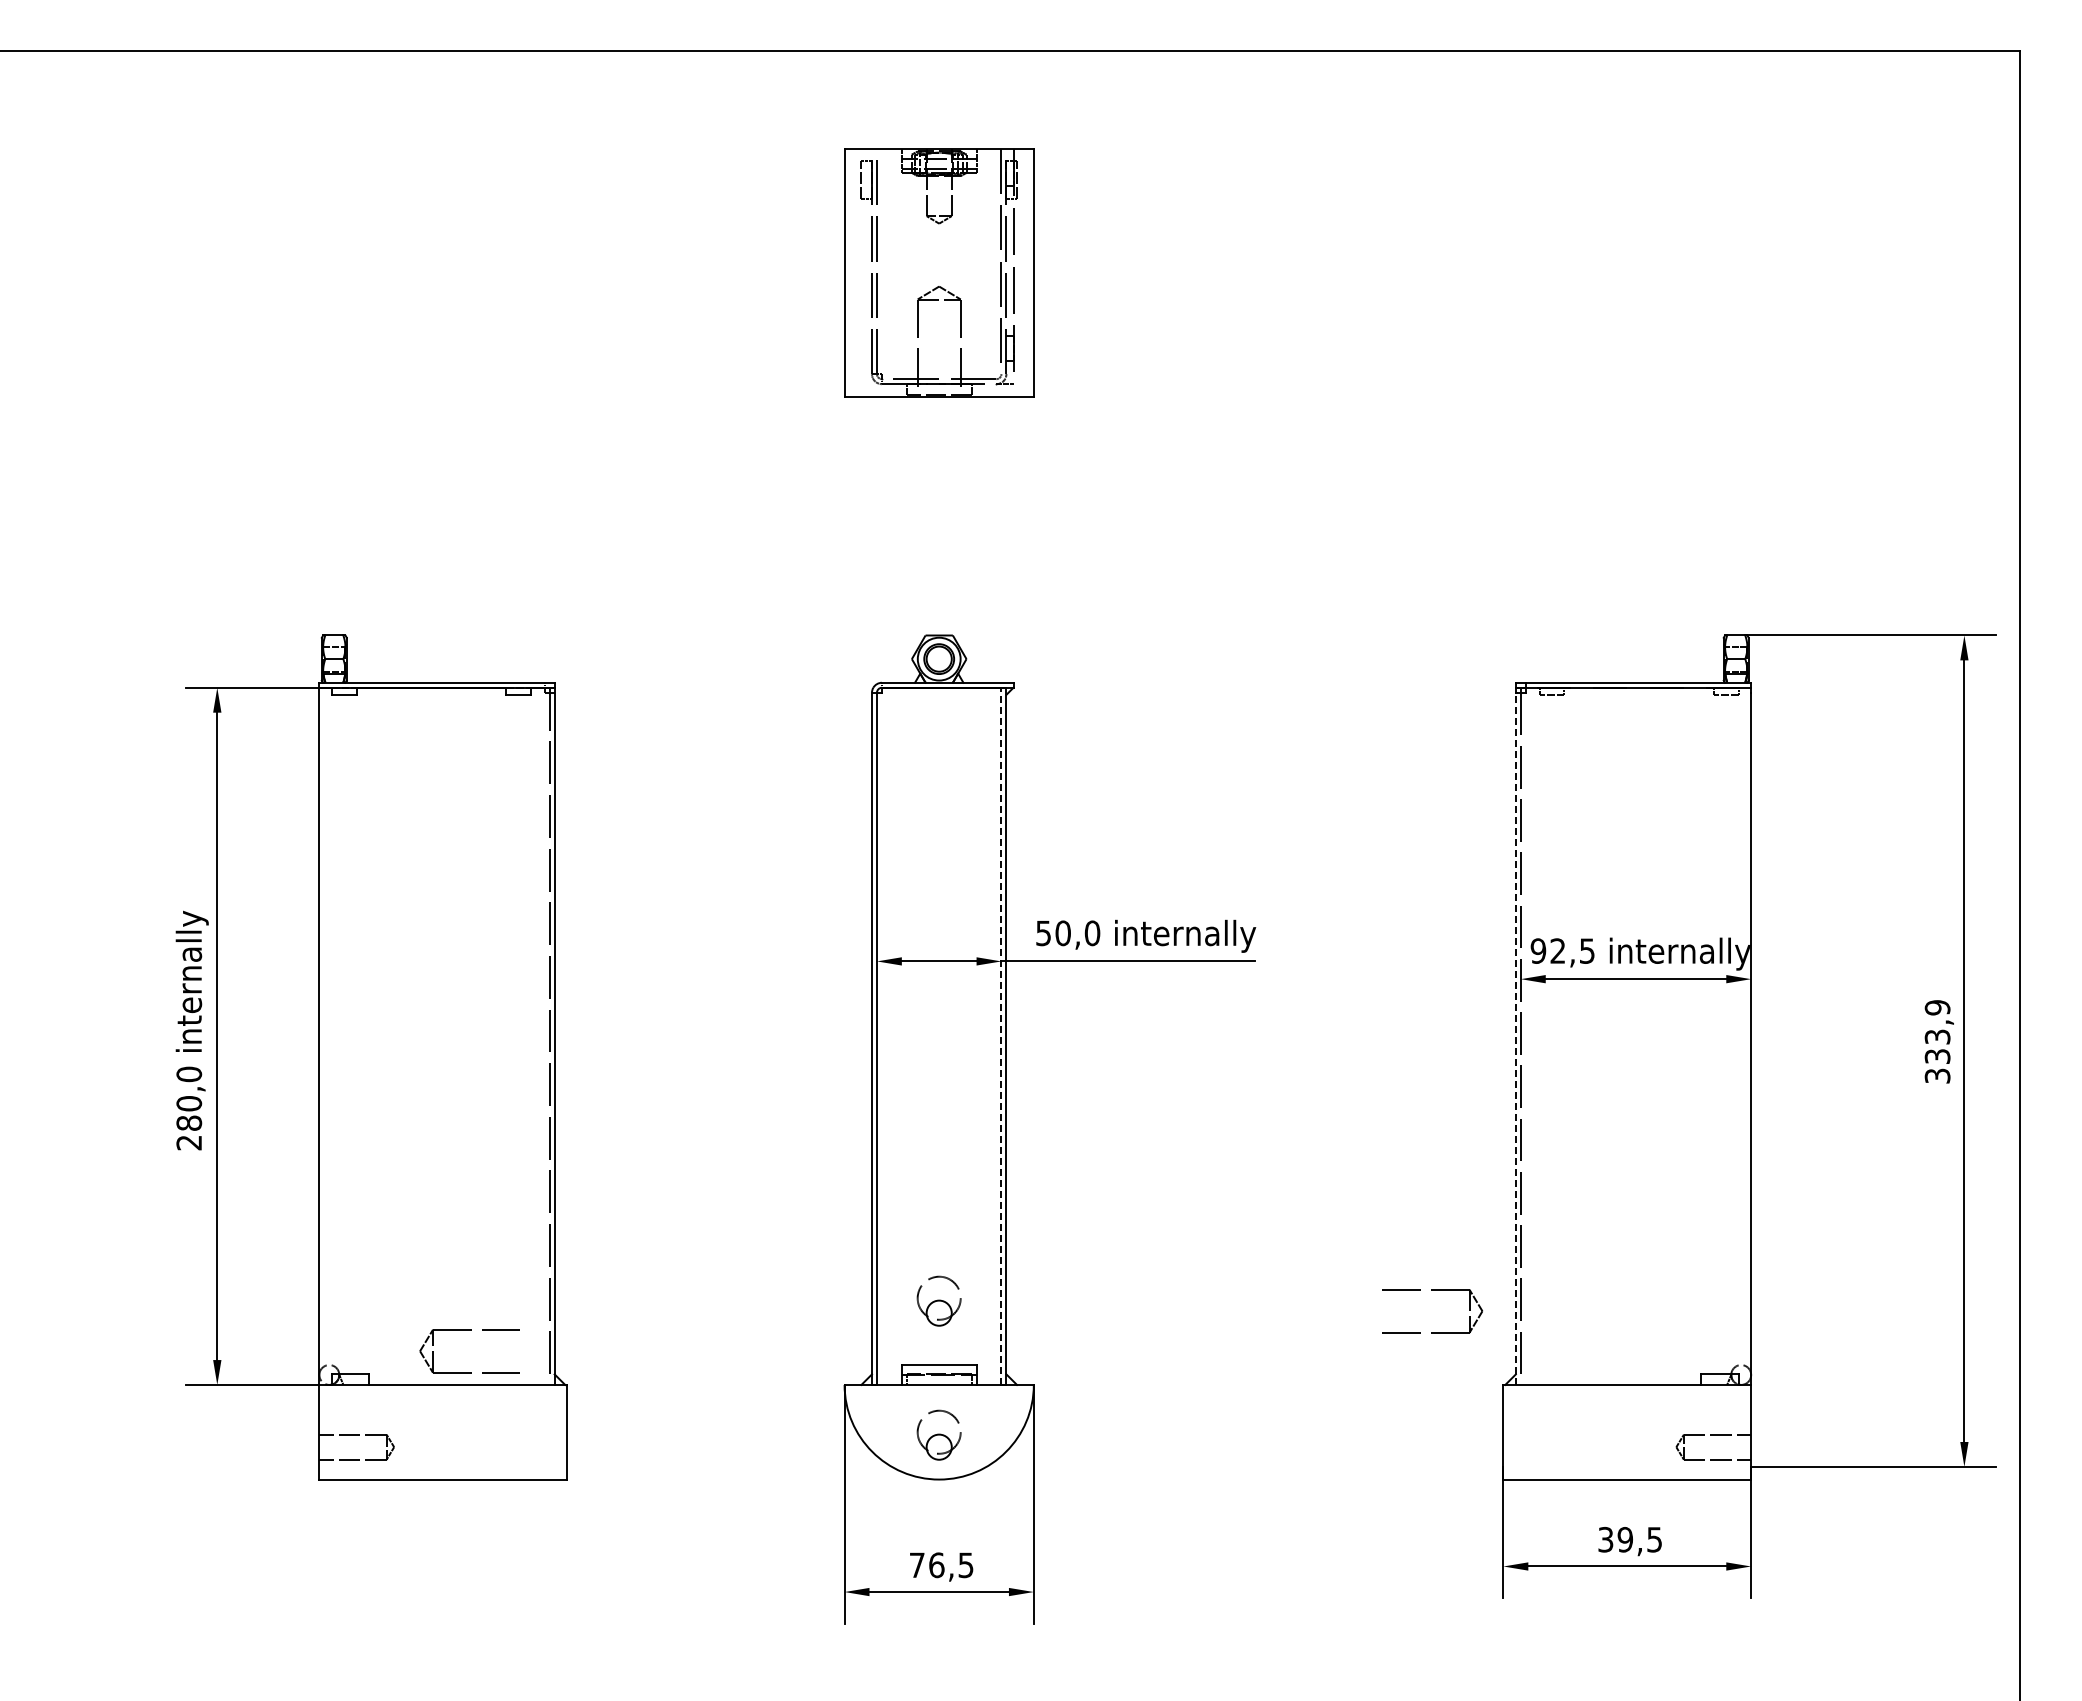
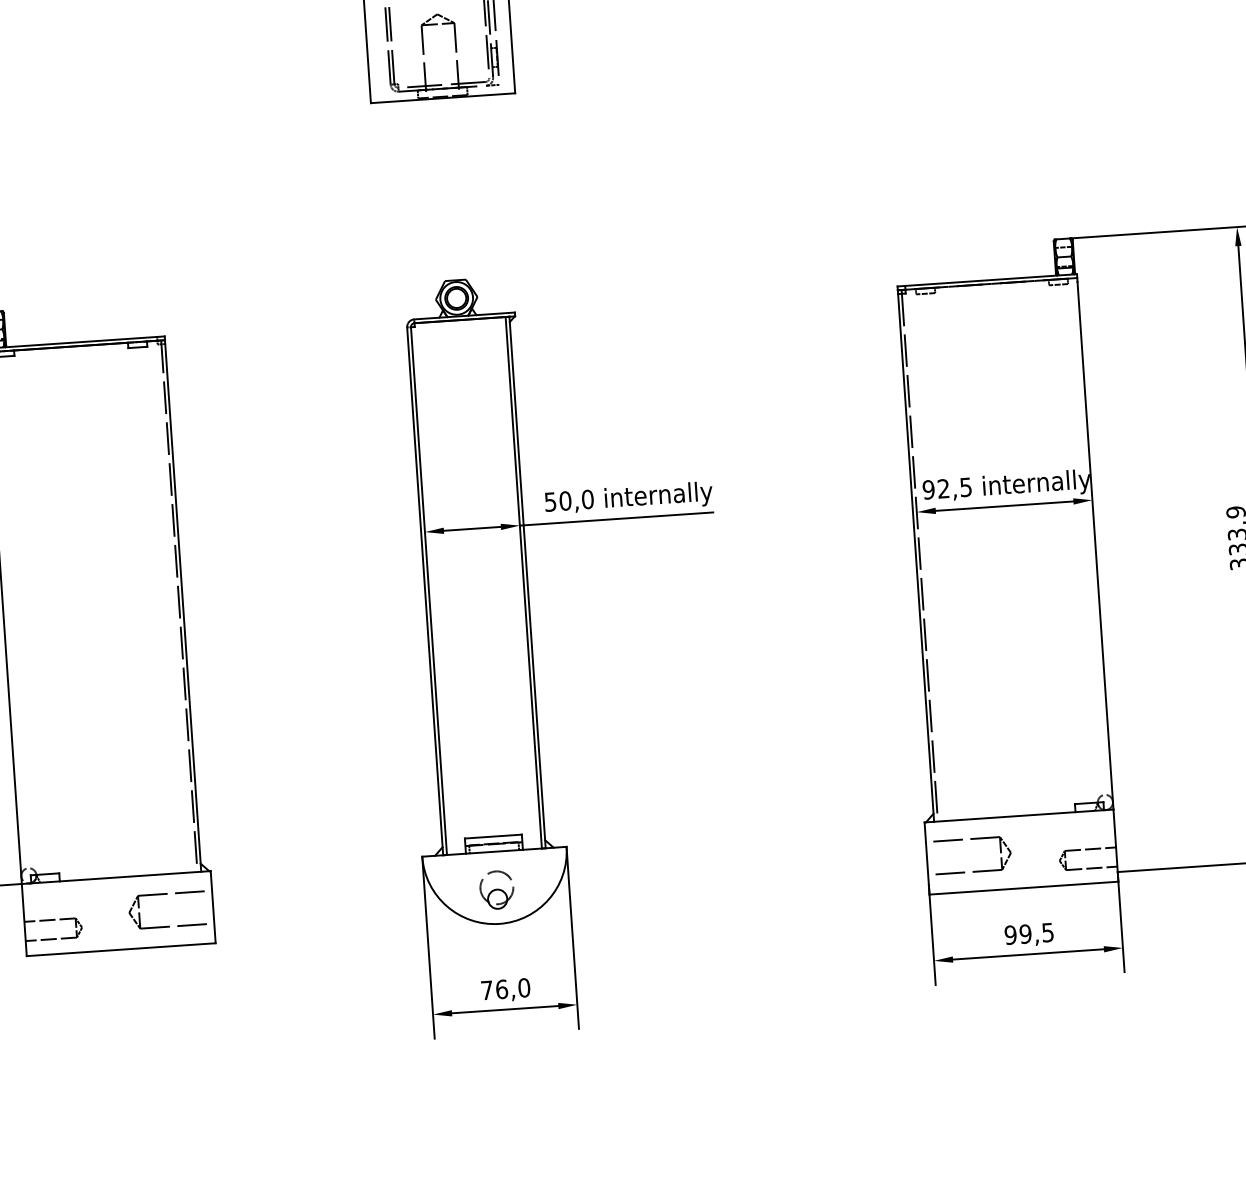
line: (1001, 1036) -> (523, 582), dashed -> solid
line: (1515, 1038) -> (915, 557), dashed -> solid
part: (1432, 1290) -> (971, 839), moved
part: (938, 1300) -> (489, 787), removed
part: (469, 1330) -> (165, 894), moved
text: (1605, 1539) -> (1010, 934), 39,5 -> 99,5
text: (965, 1565) -> (523, 988), 76,5 -> 76,0

